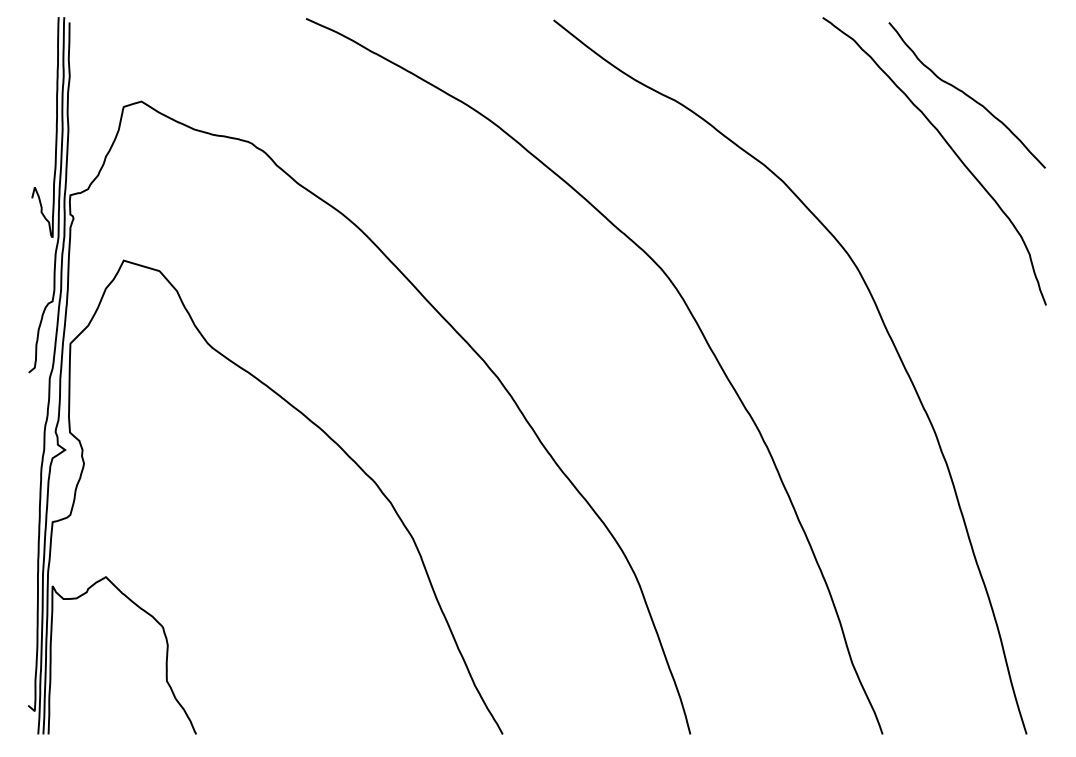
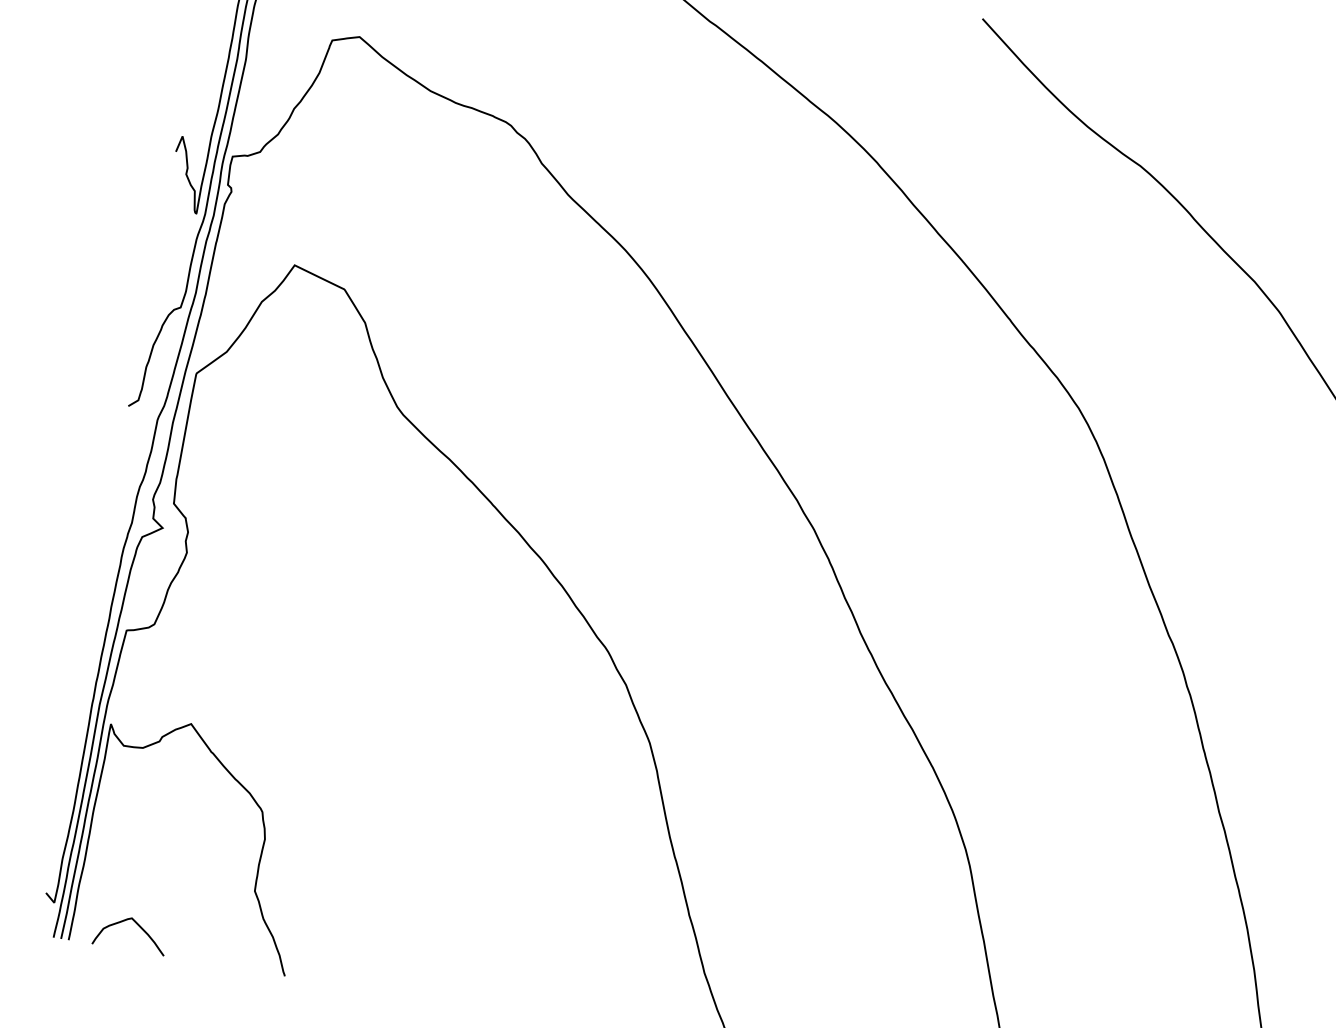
curve: (92, 717) -> (137, 926), added

